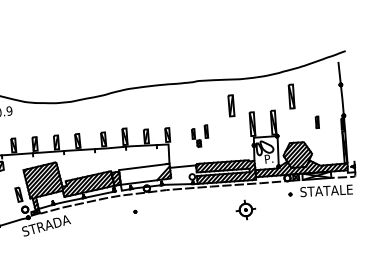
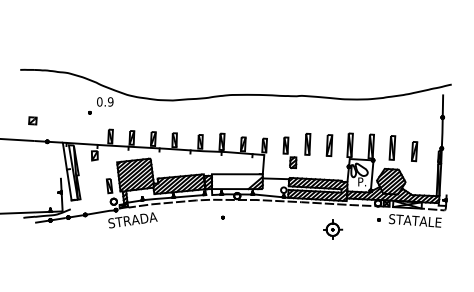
part: (291, 96) -> (392, 147), moved
part: (231, 105) -> (329, 145), moved
part: (317, 122) -> (414, 151), size x1.67
part: (199, 135) -> (296, 150), size x1.67

